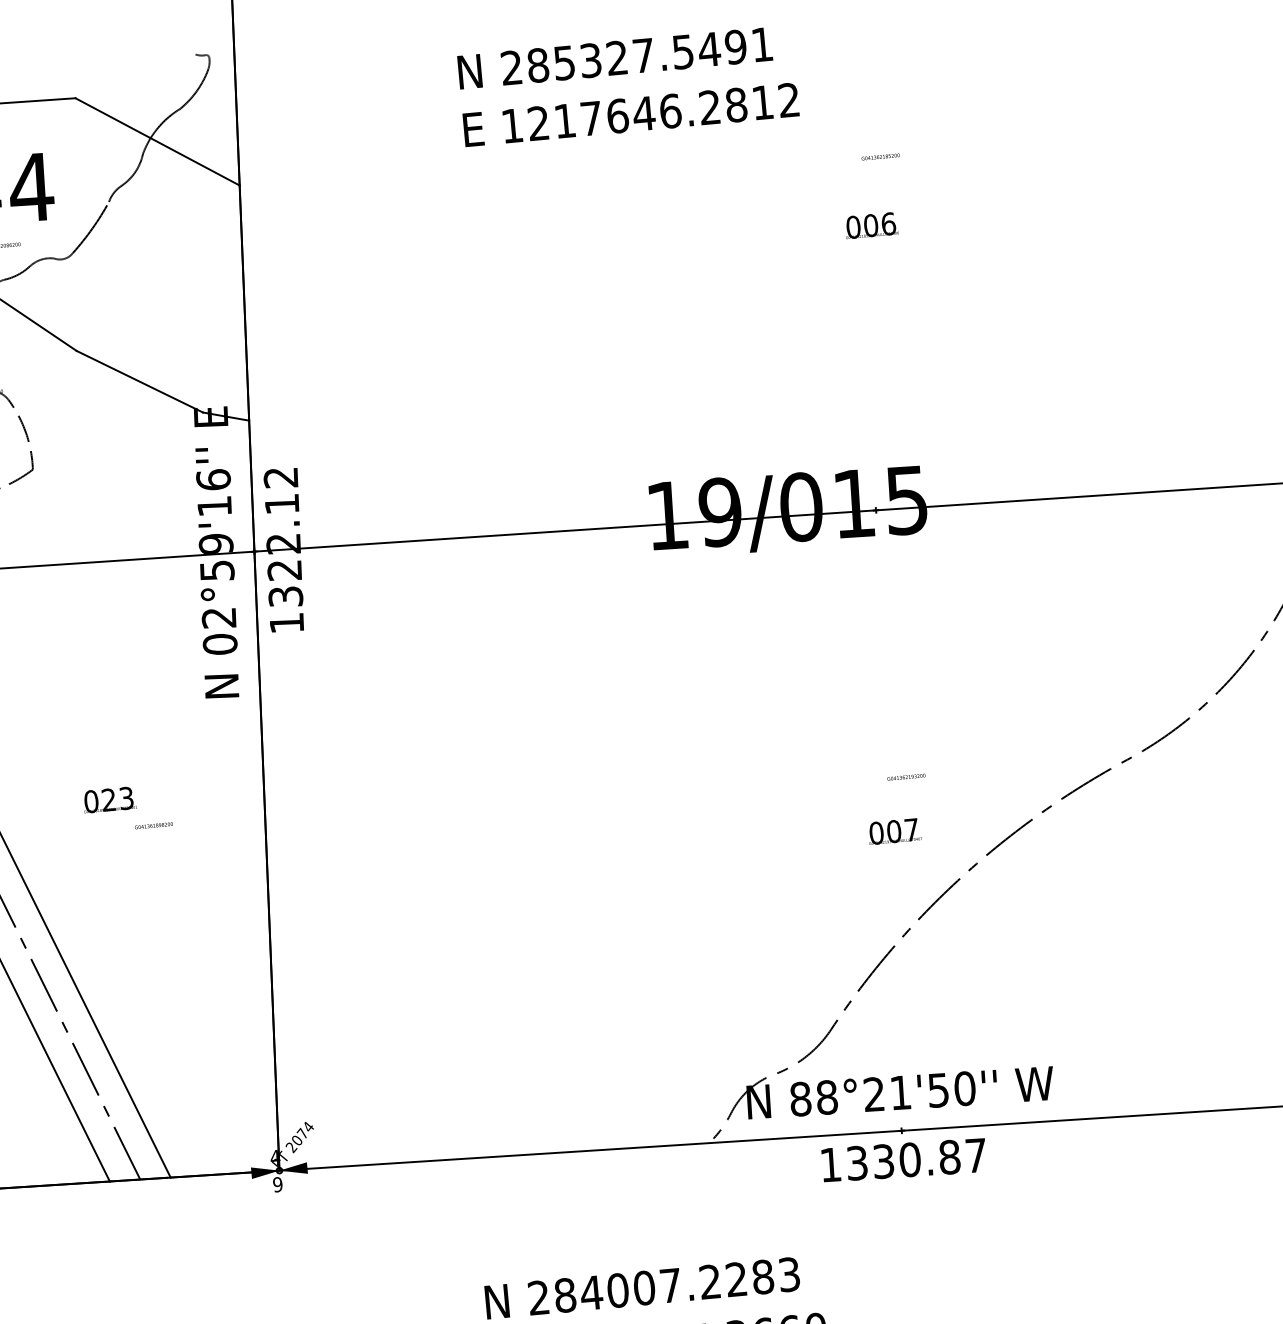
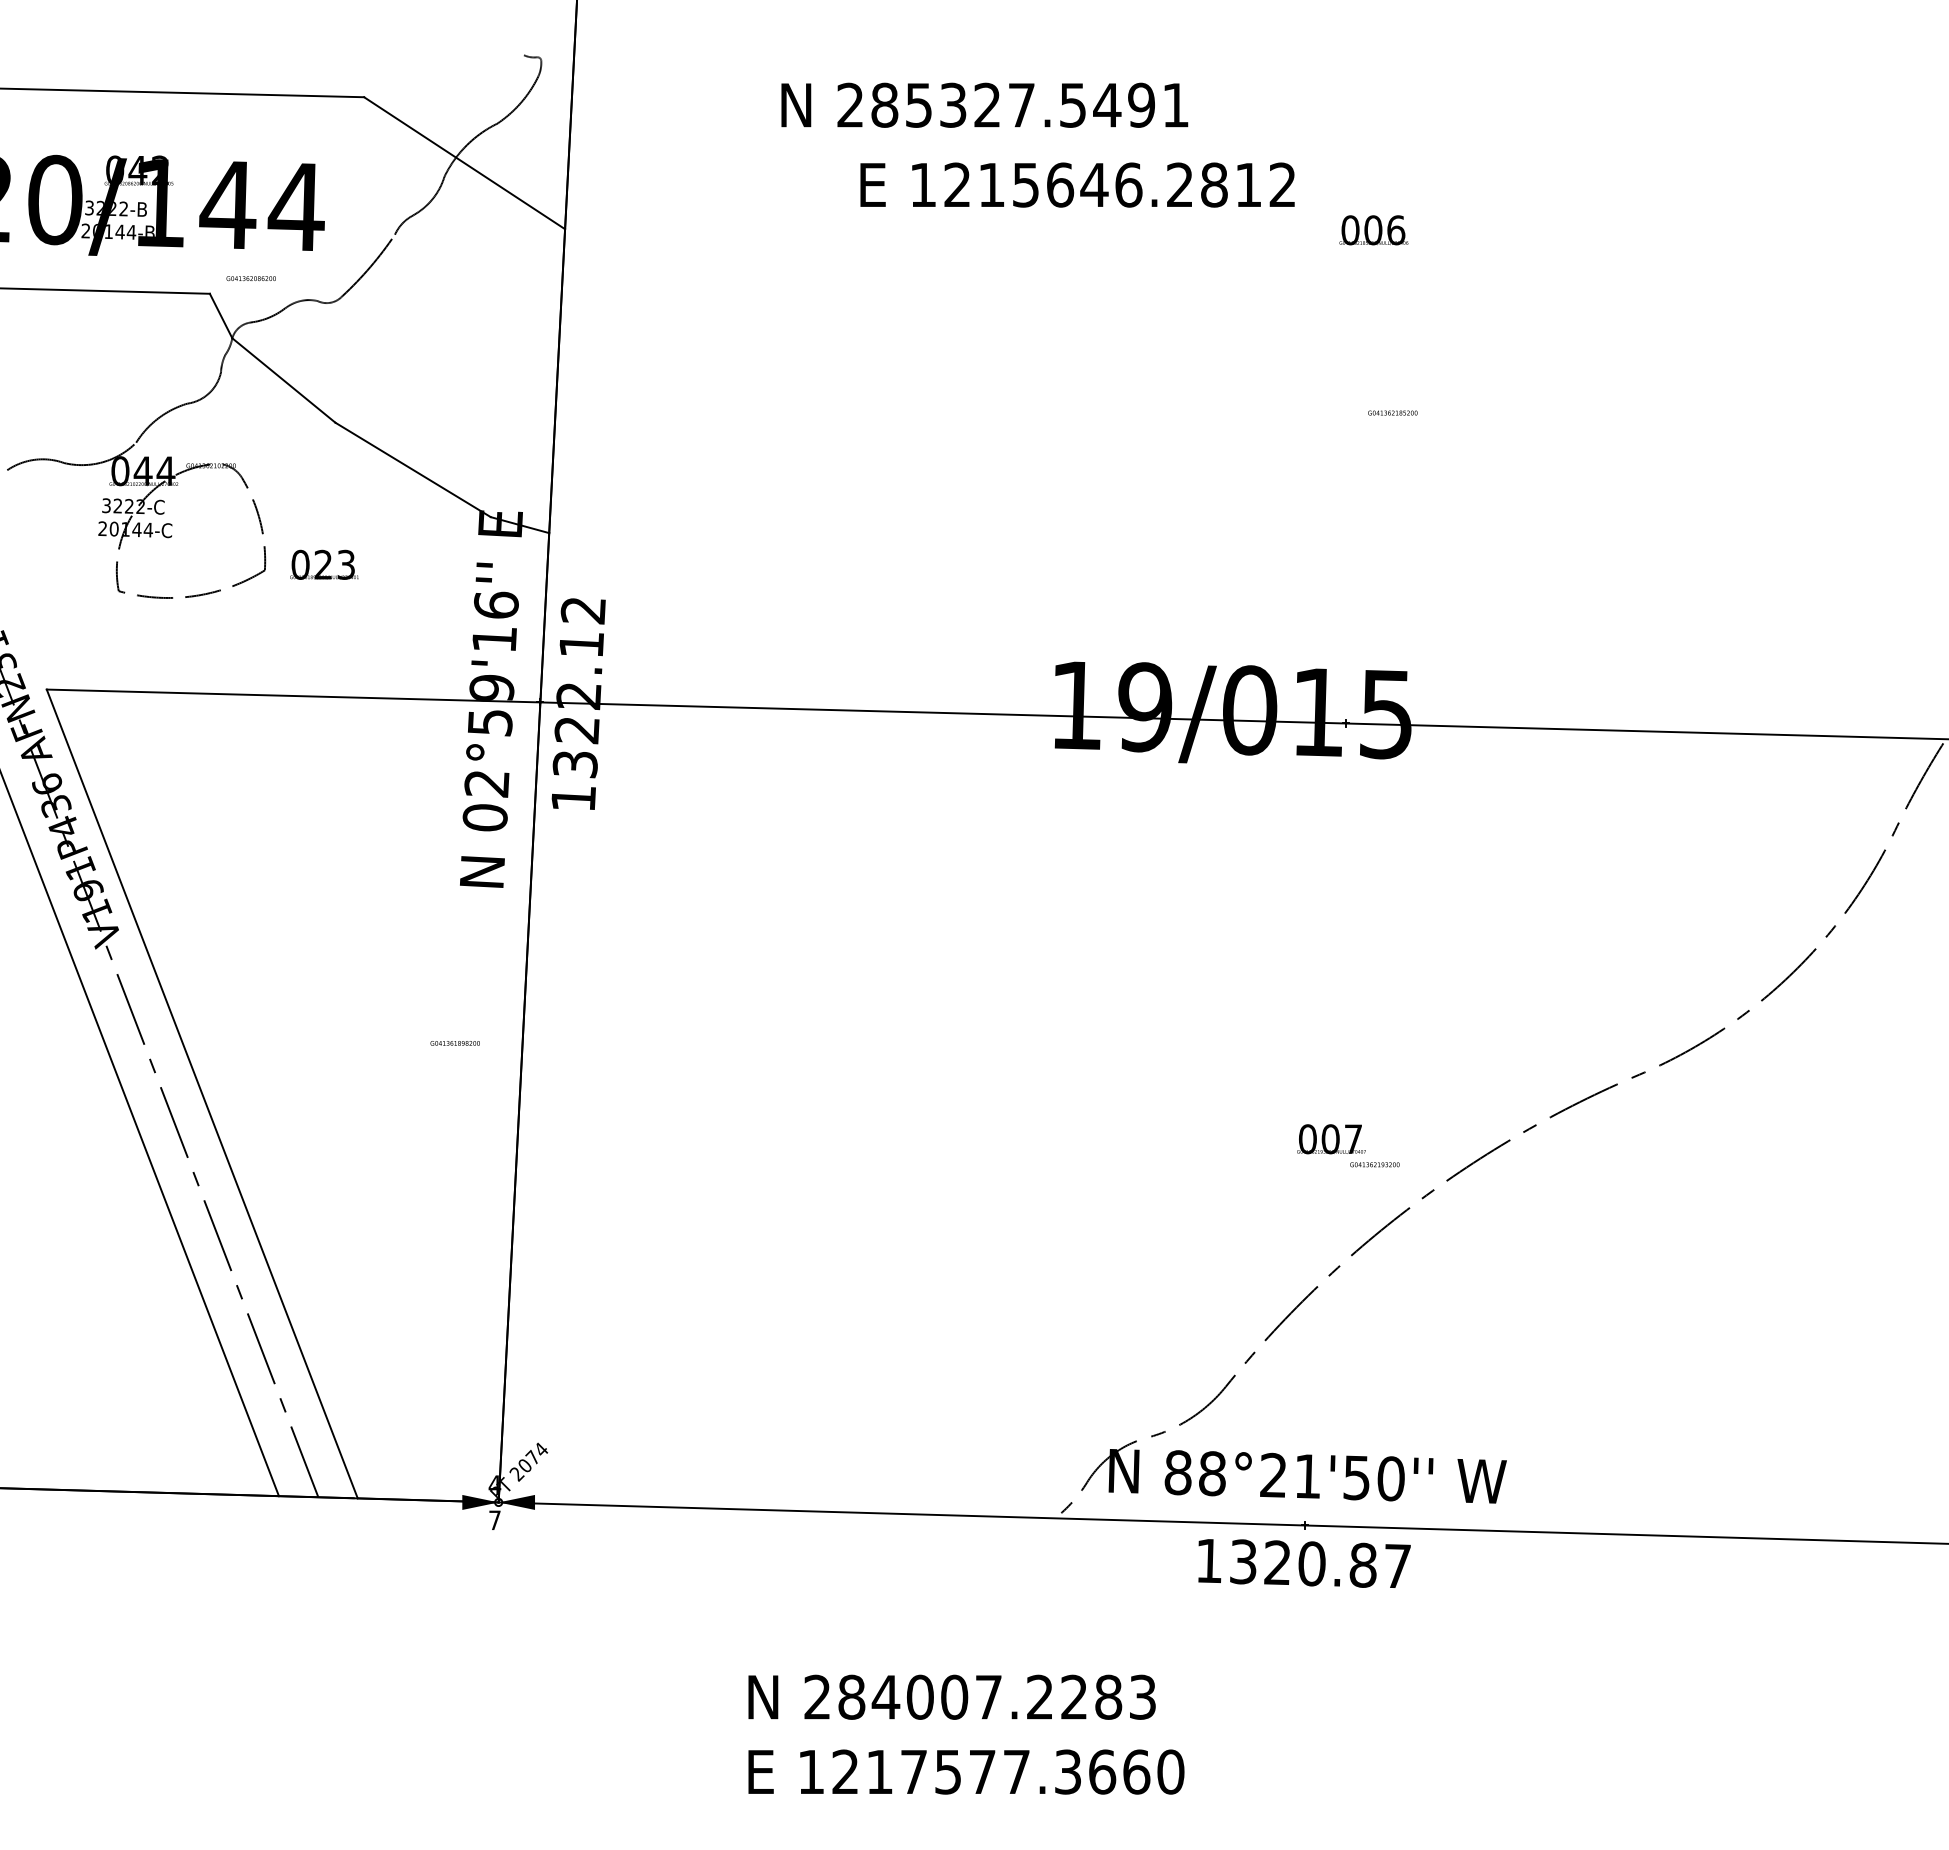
text: (614, 57) -> (984, 104), moved
text: (591, 118) -> (1025, 185), 1217646.2812 -> 1215646.2812
text: (880, 156) -> (1392, 412), moved
text: (871, 225) -> (1373, 230), moved
text: (906, 777) -> (1374, 1164), moved
text: (109, 799) -> (324, 564), moved
text: (153, 825) -> (454, 1043), moved
text: (883, 1161) -> (1277, 1562), 1330.87 -> 1320.87
text: (277, 1184) -> (494, 1520), 9 -> 7

